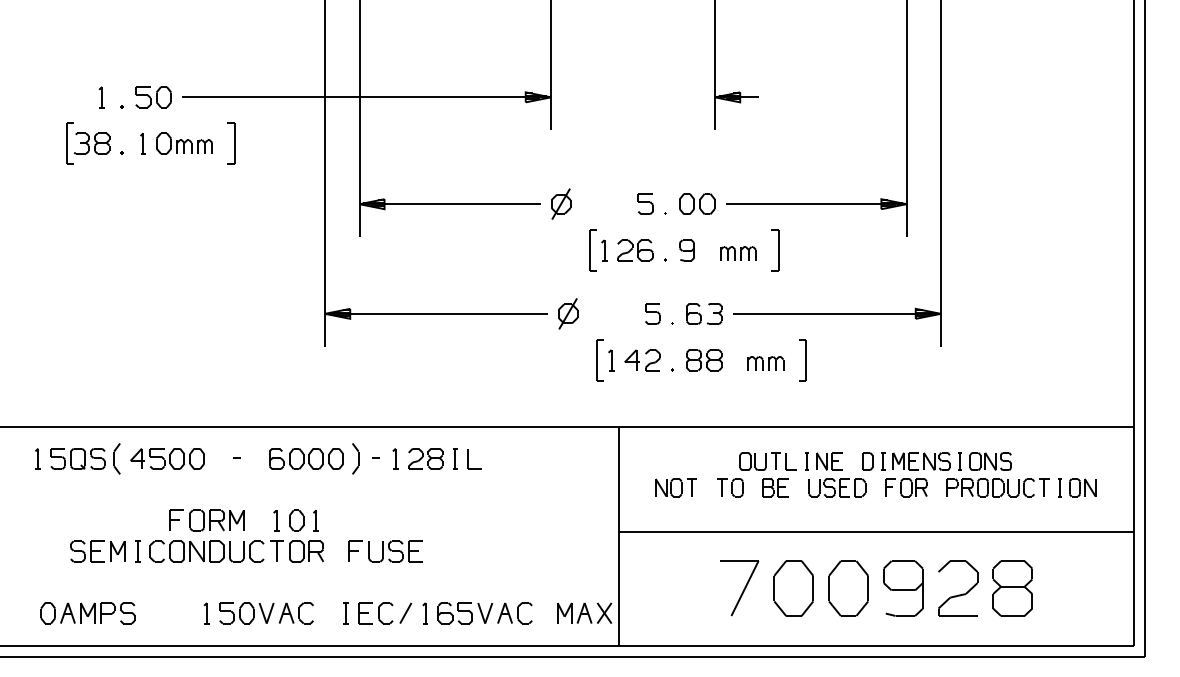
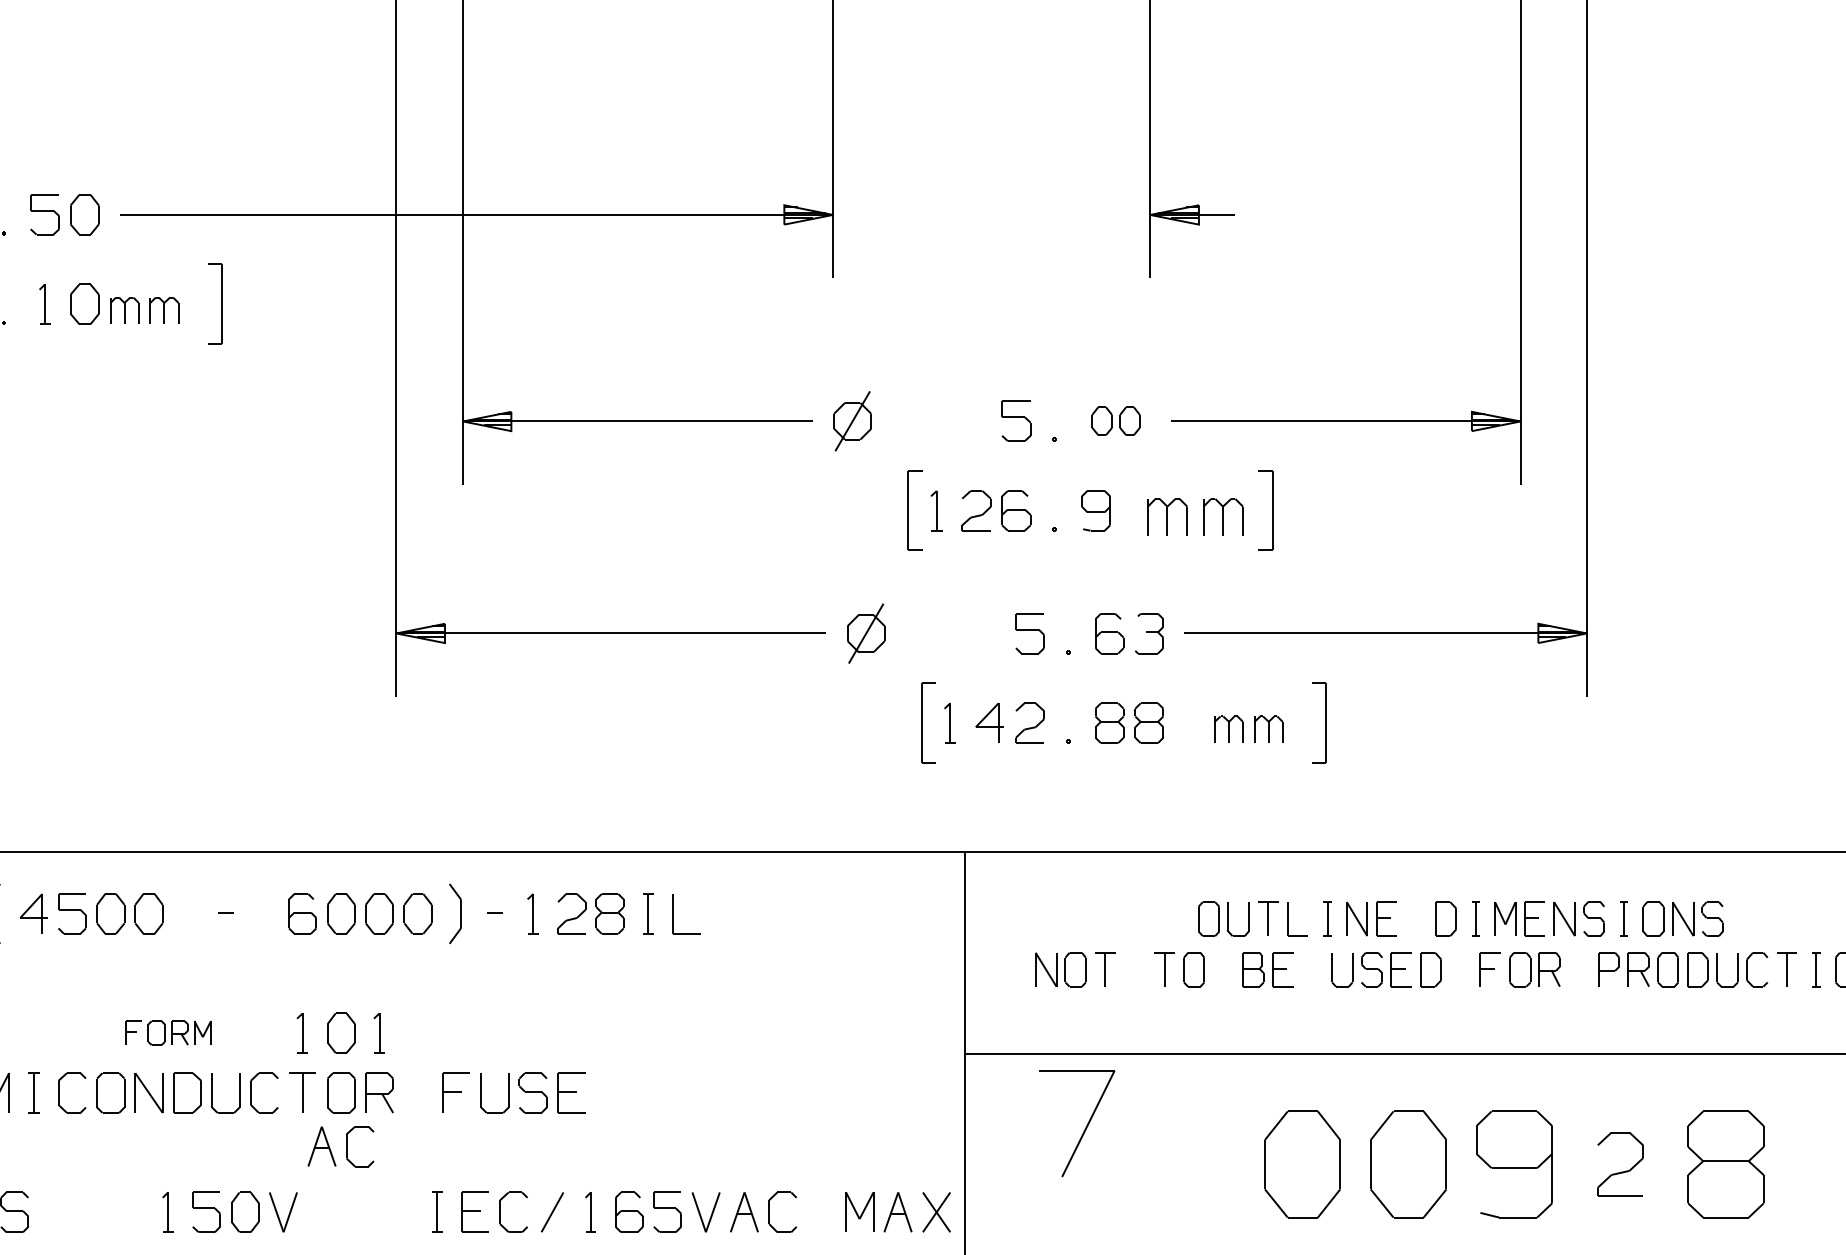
part: (697, 203) -> (1116, 420), size x0.7
part: (738, 253) -> (1195, 516), size x1.4
part: (206, 520) -> (167, 1032), size x0.6
part: (739, 588) -> (1077, 1123), moved
part: (958, 588) -> (1620, 1164), size x0.6
part: (296, 613) -> (341, 1147), moved

